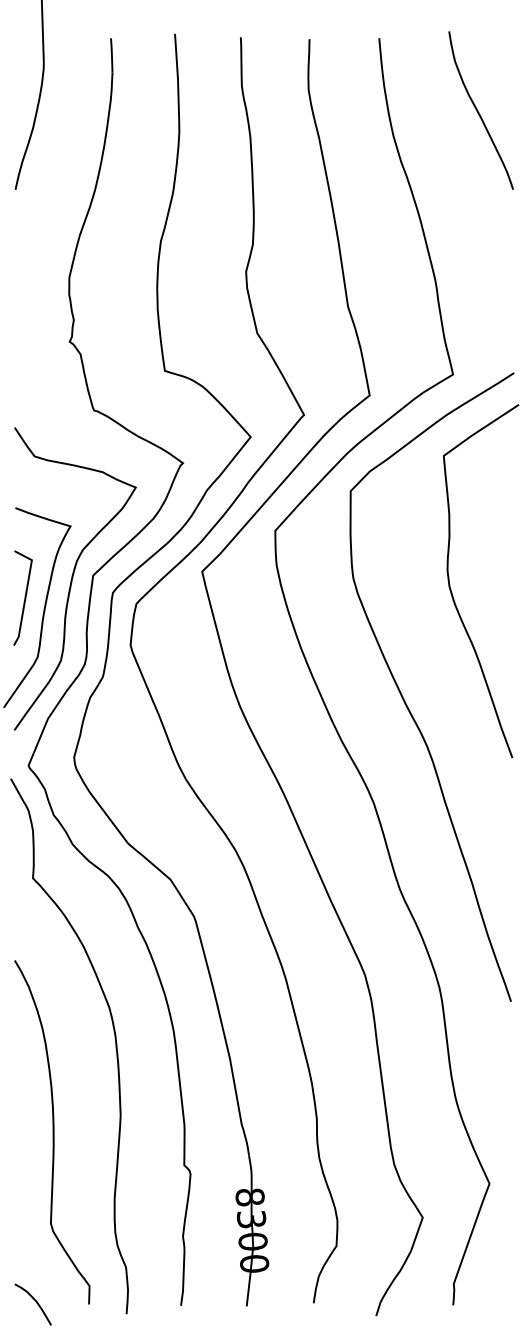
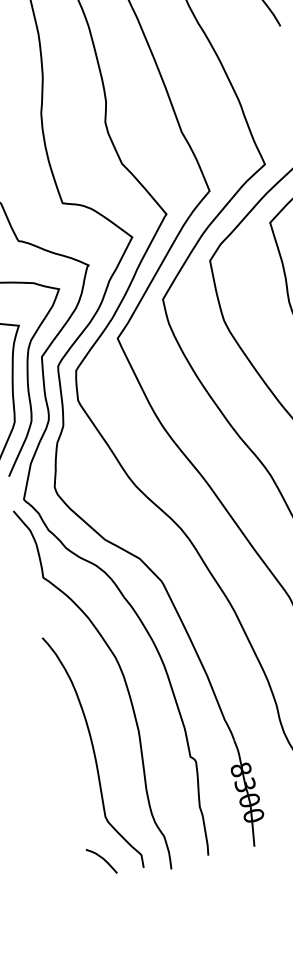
curve: (35, 1302) -> (102, 859), moved

